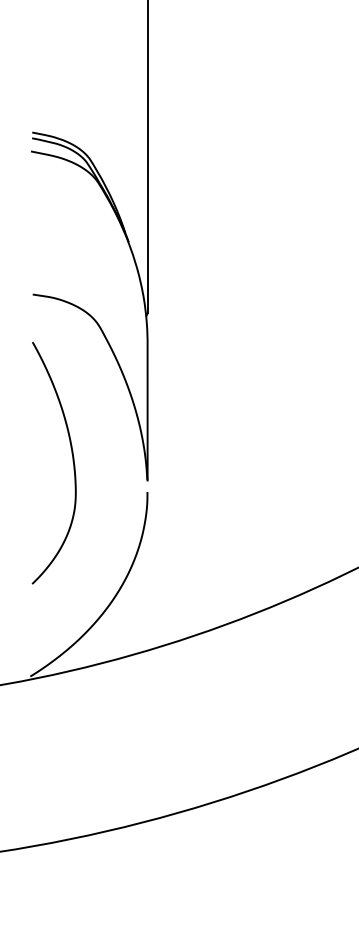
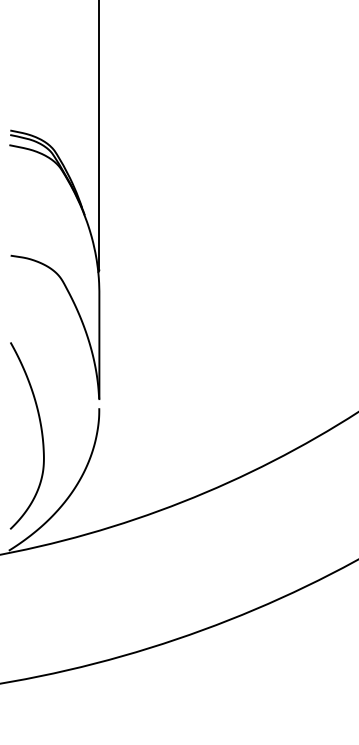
curve: (71, 456) -> (40, 430), moved

